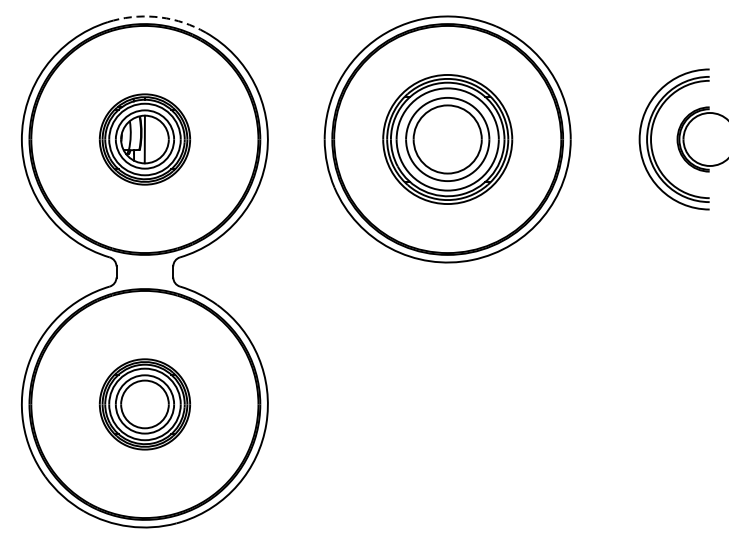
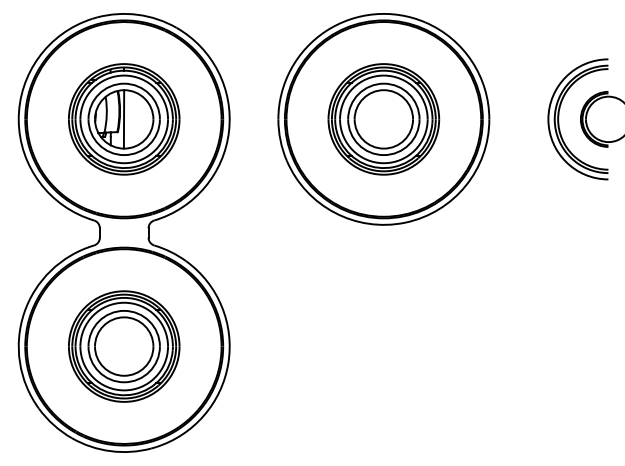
arc: (160, 17) -> (137, 14), dashed -> solid
part: (145, 139) -> (124, 119), size x1.43
part: (145, 404) -> (124, 346), size x1.43

